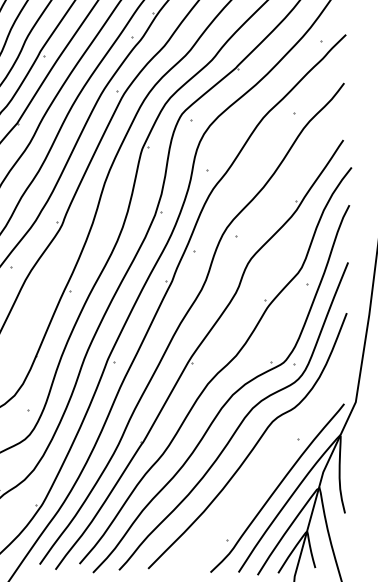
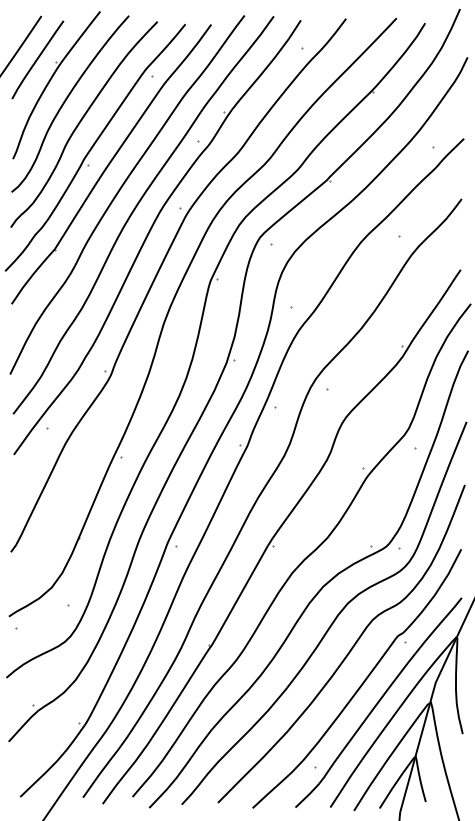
curve: (263, 472) -> (361, 683), added

